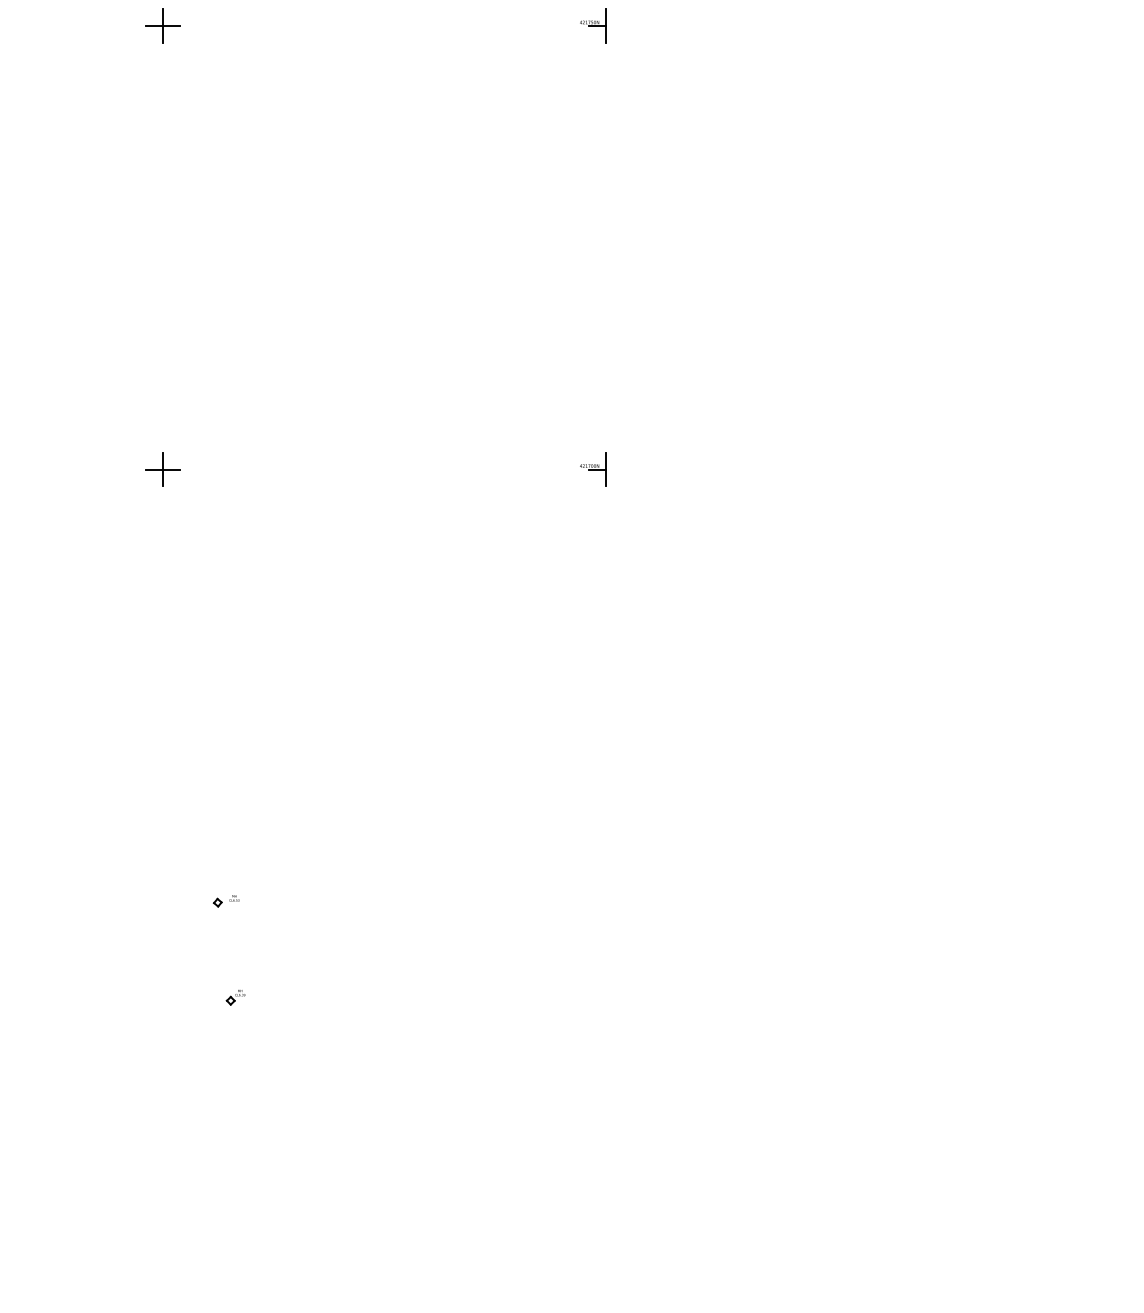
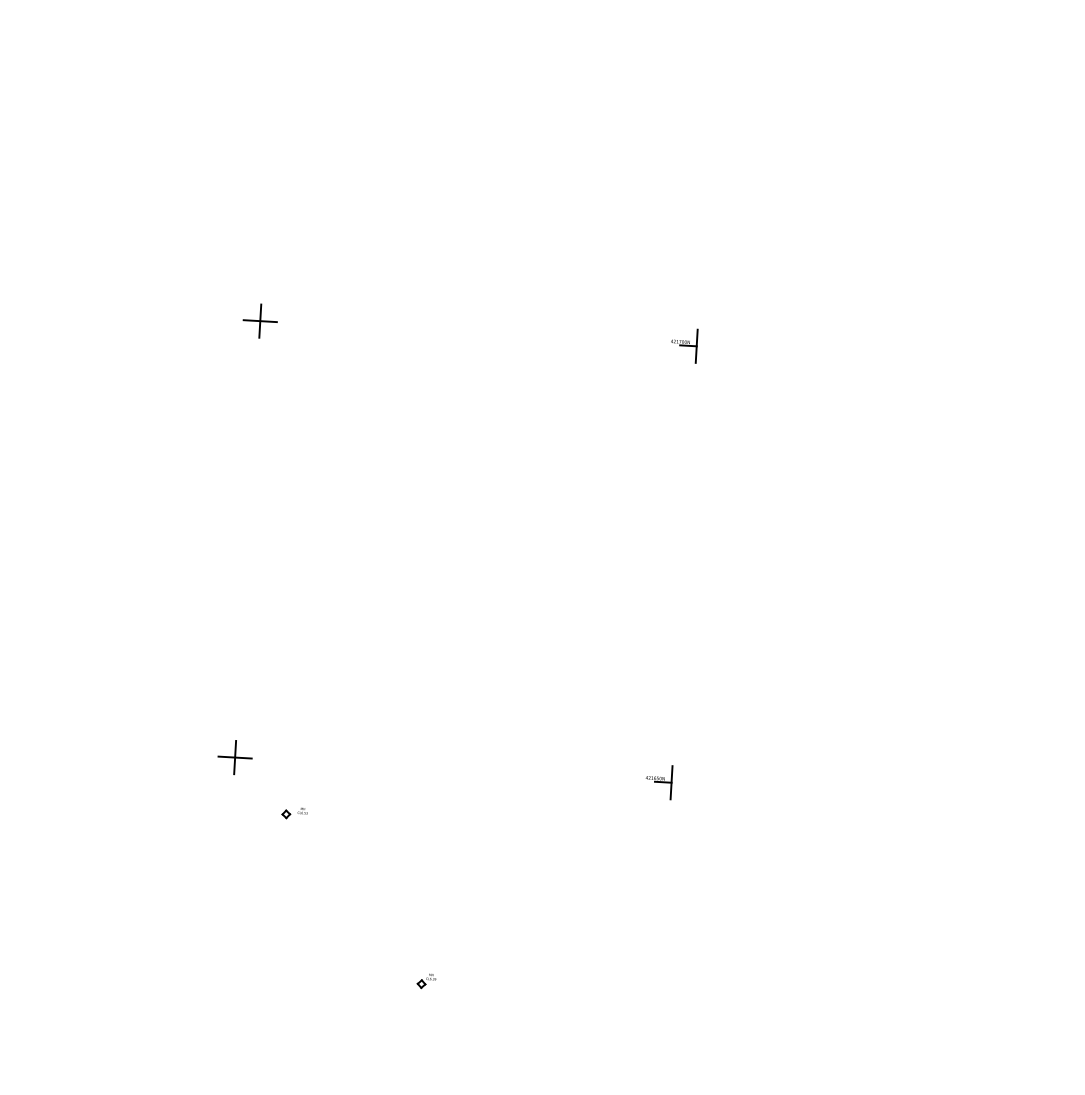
part: (225, 901) -> (293, 813), moved
part: (162, 912) -> (234, 756), added
part: (593, 912) -> (659, 781), added
part: (235, 997) -> (426, 981), moved

